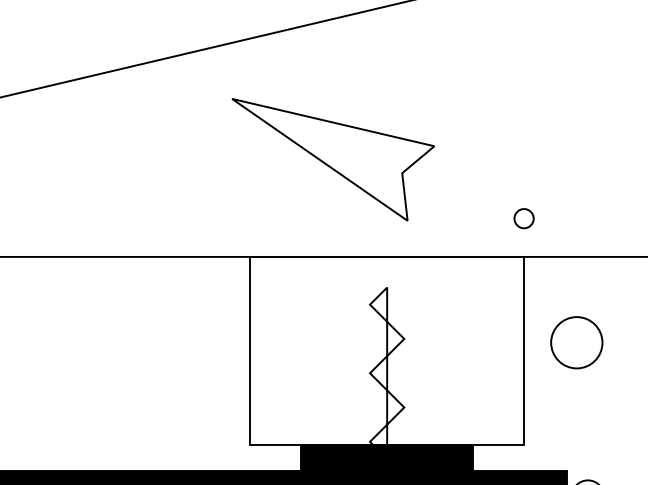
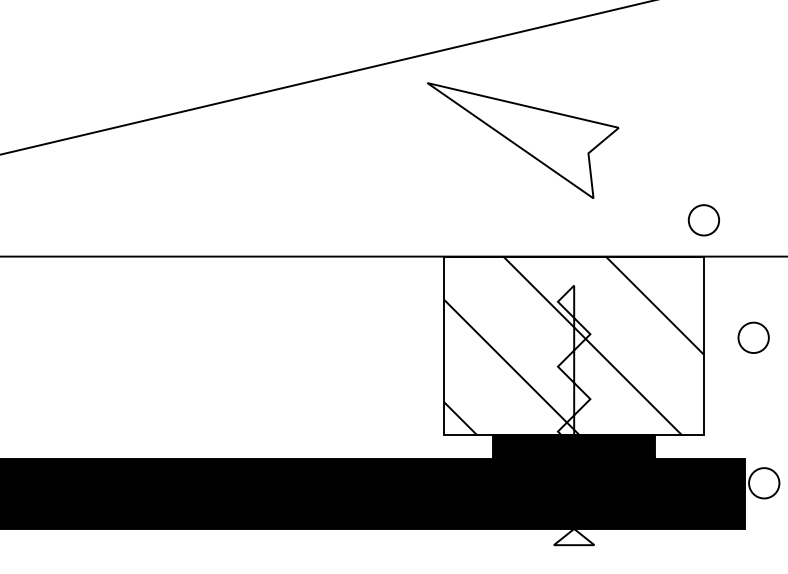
part: (333, 159) -> (523, 140), moved
circle: (523, 218) -> (703, 220), size x1.67
circle: (576, 342) -> (753, 337), size x0.62
hatch: (386, 350) -> (573, 345), added

